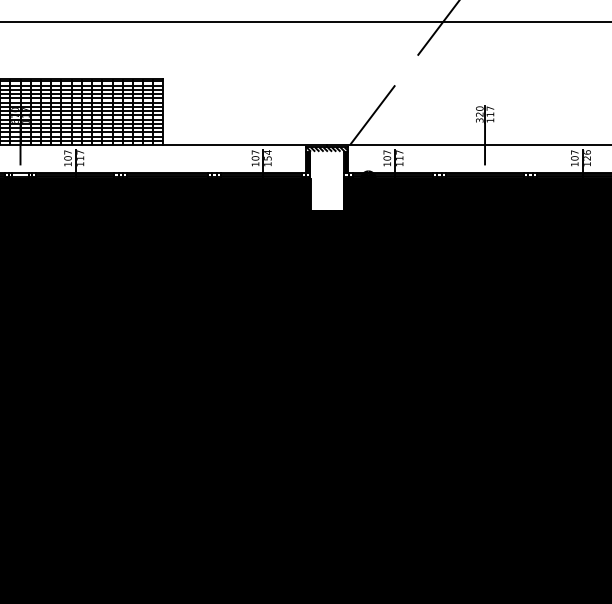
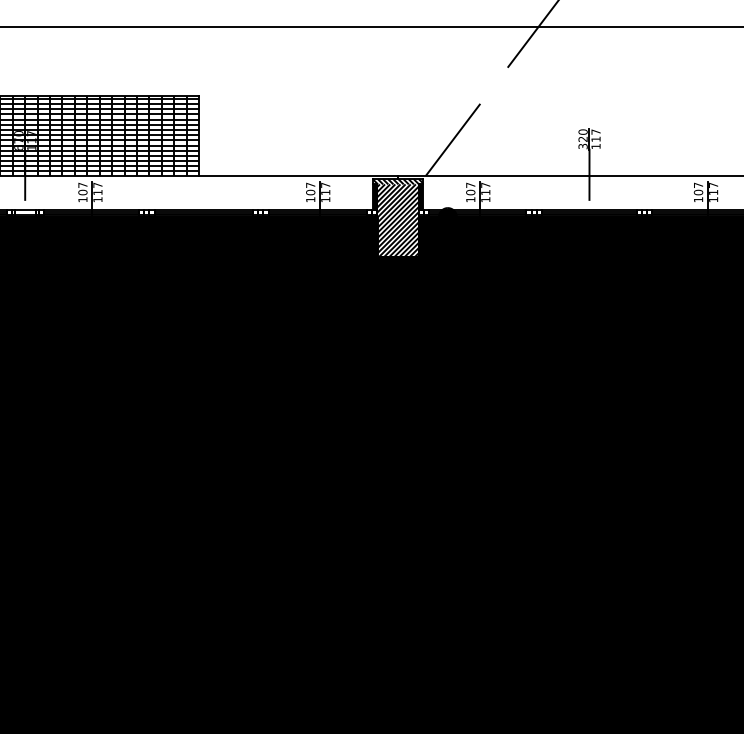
text: (267, 155) -> (325, 188), 154 -> 117
text: (587, 155) -> (713, 188), 126 -> 117
hatch: (326, 181) -> (397, 220), added

